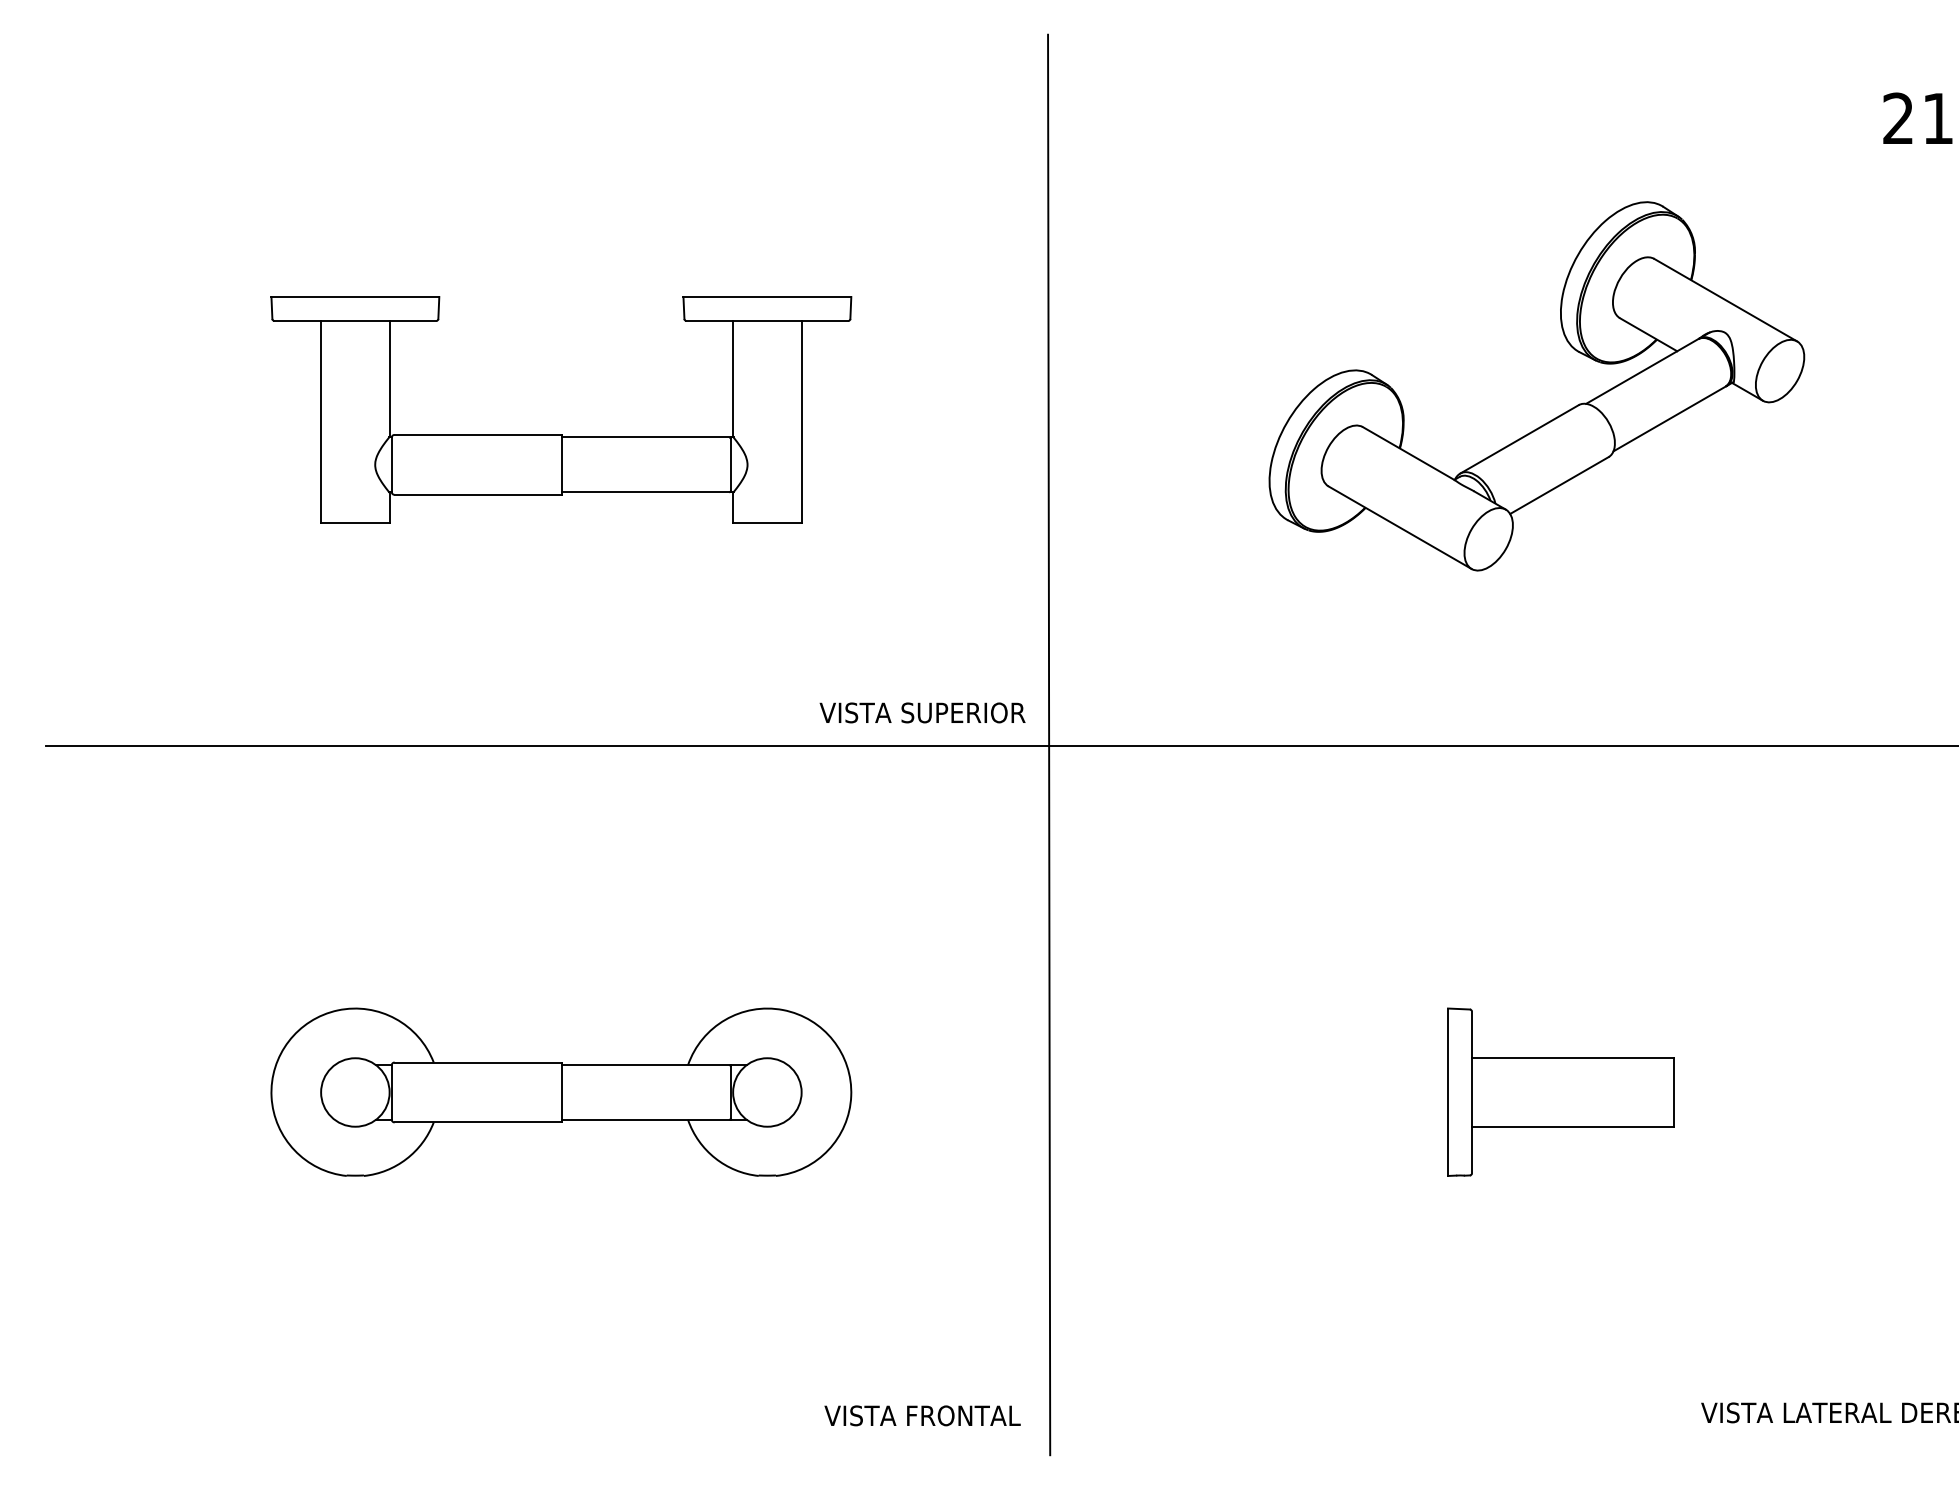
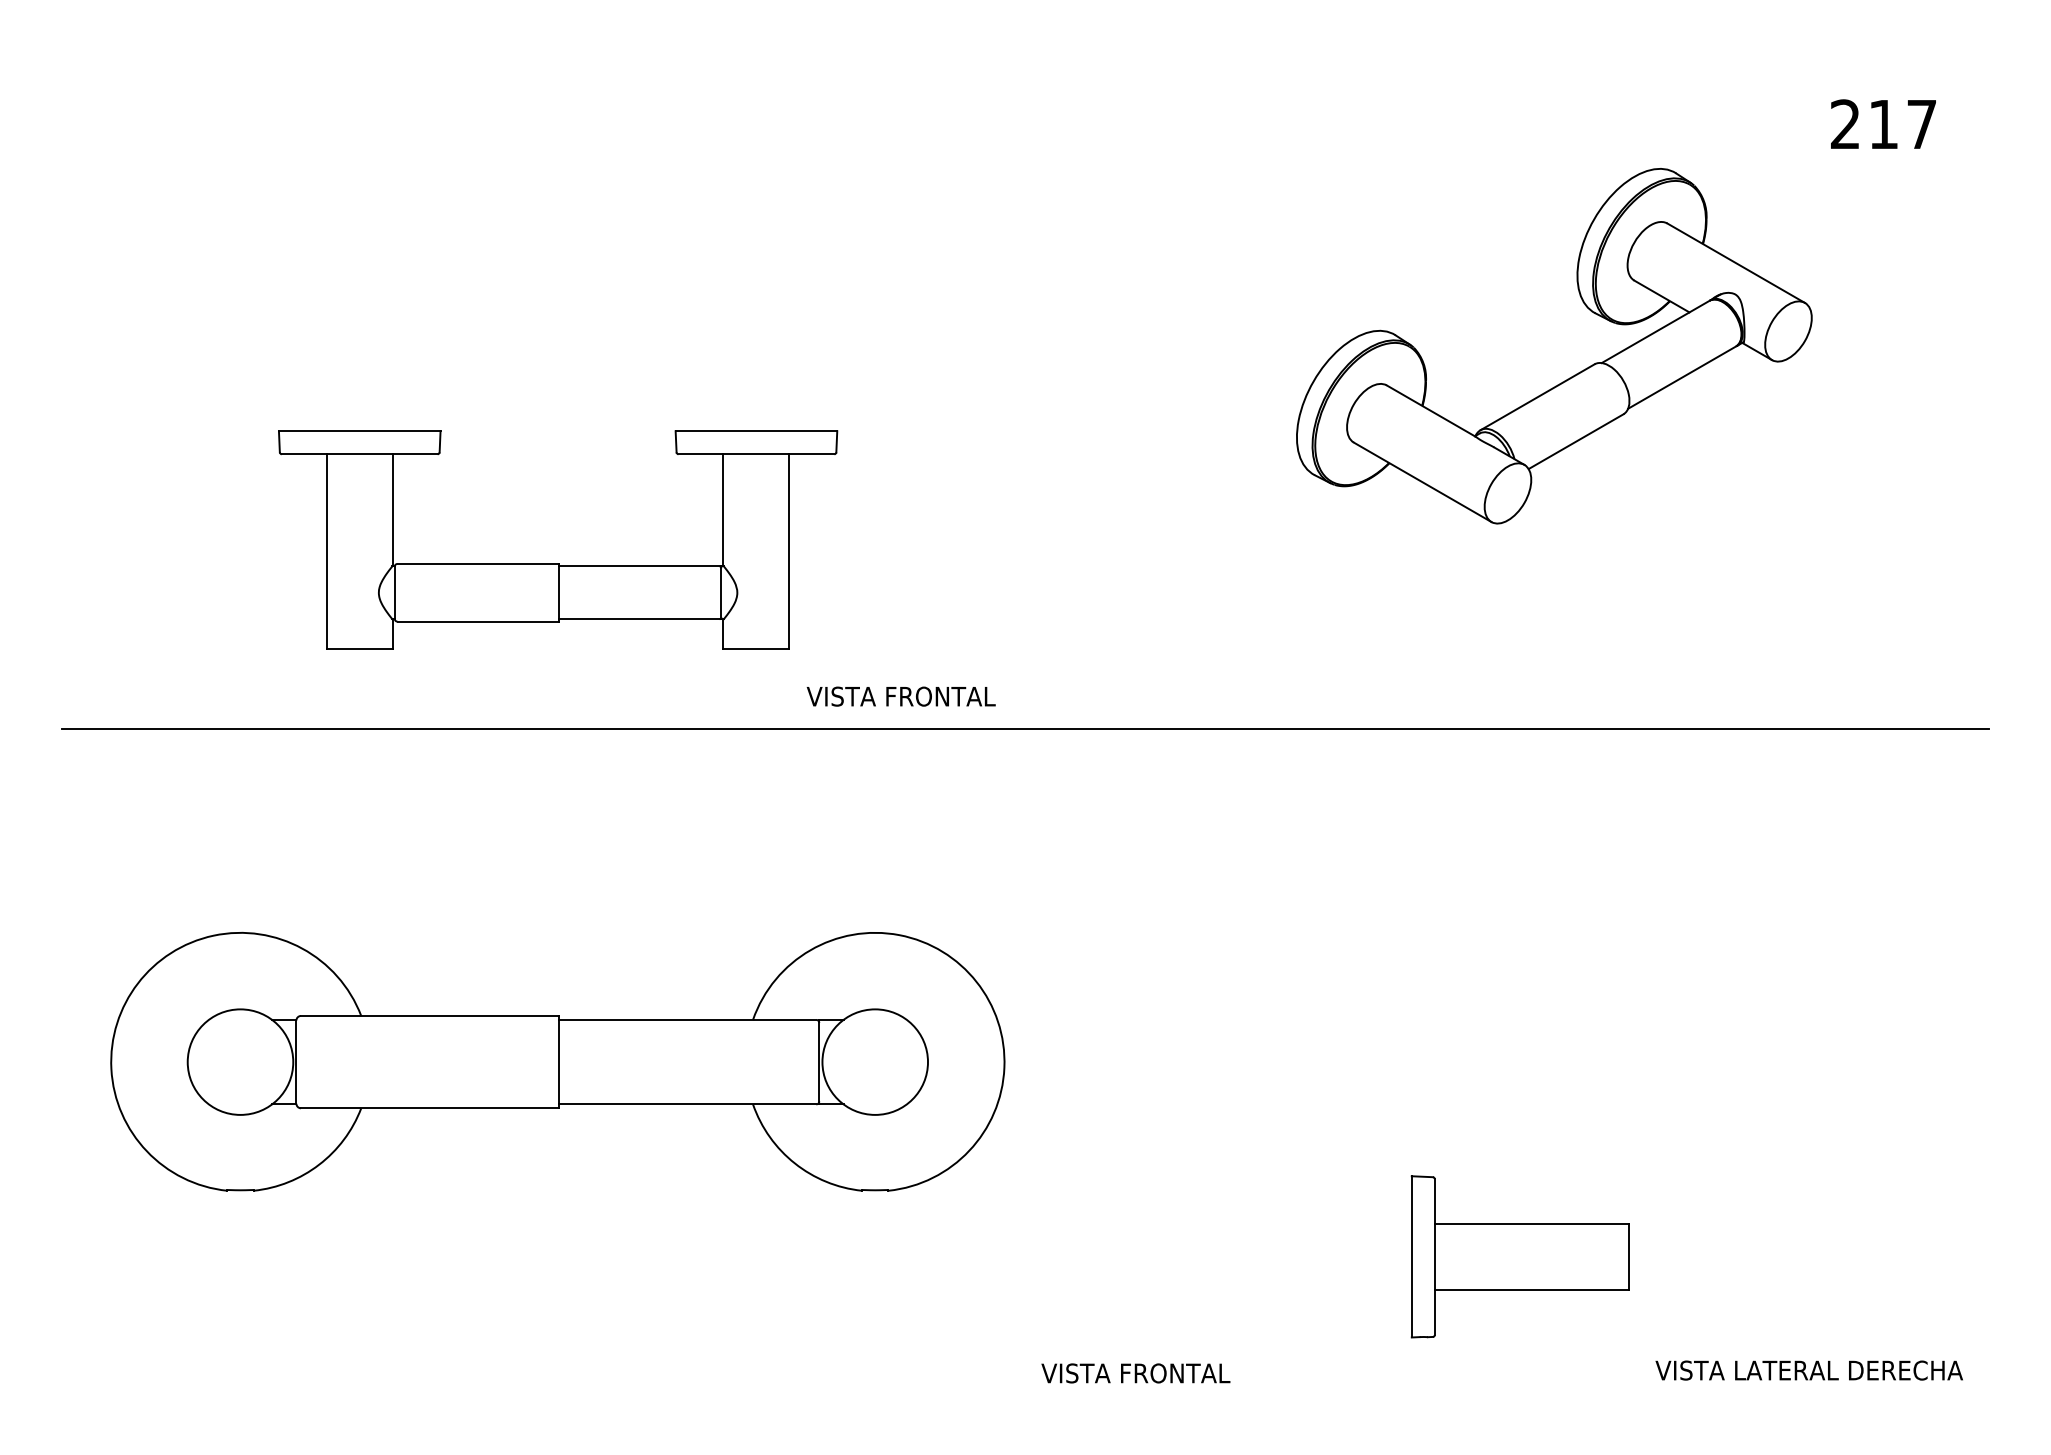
part: (1557, 415) -> (1574, 374), moved
part: (561, 434) -> (558, 563), moved
text: (962, 712) -> (944, 696), VISTA SUPERIOR -> VISTA FRONTAL
line: (1048, 744) -> (1027, 727), removed
part: (561, 1091) -> (558, 1061), size x1.6
part: (1559, 1091) -> (1519, 1256), moved
text: (922, 1415) -> (1135, 1373), moved

